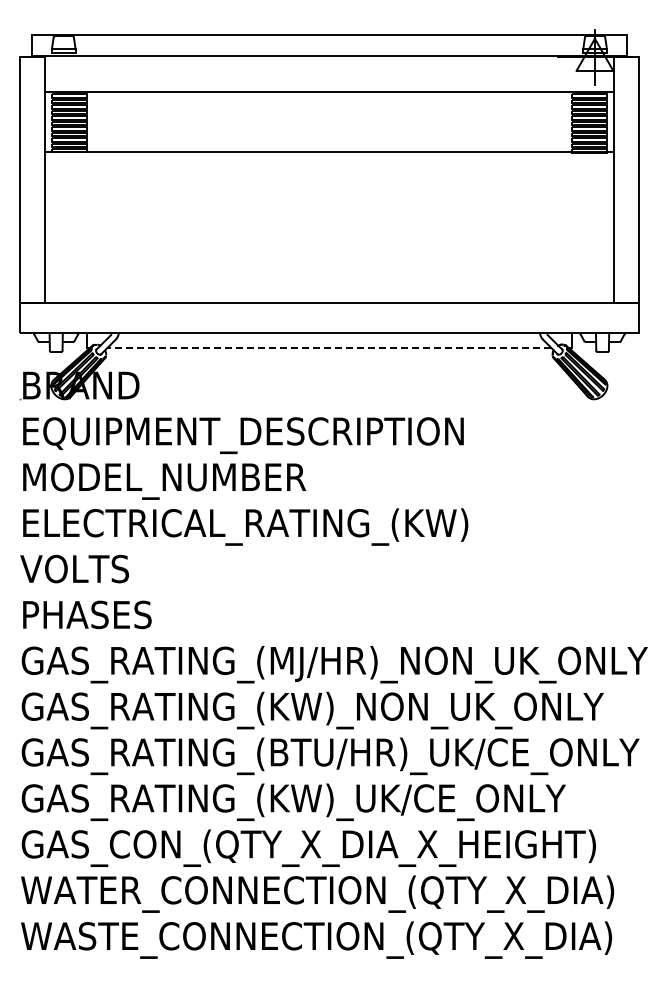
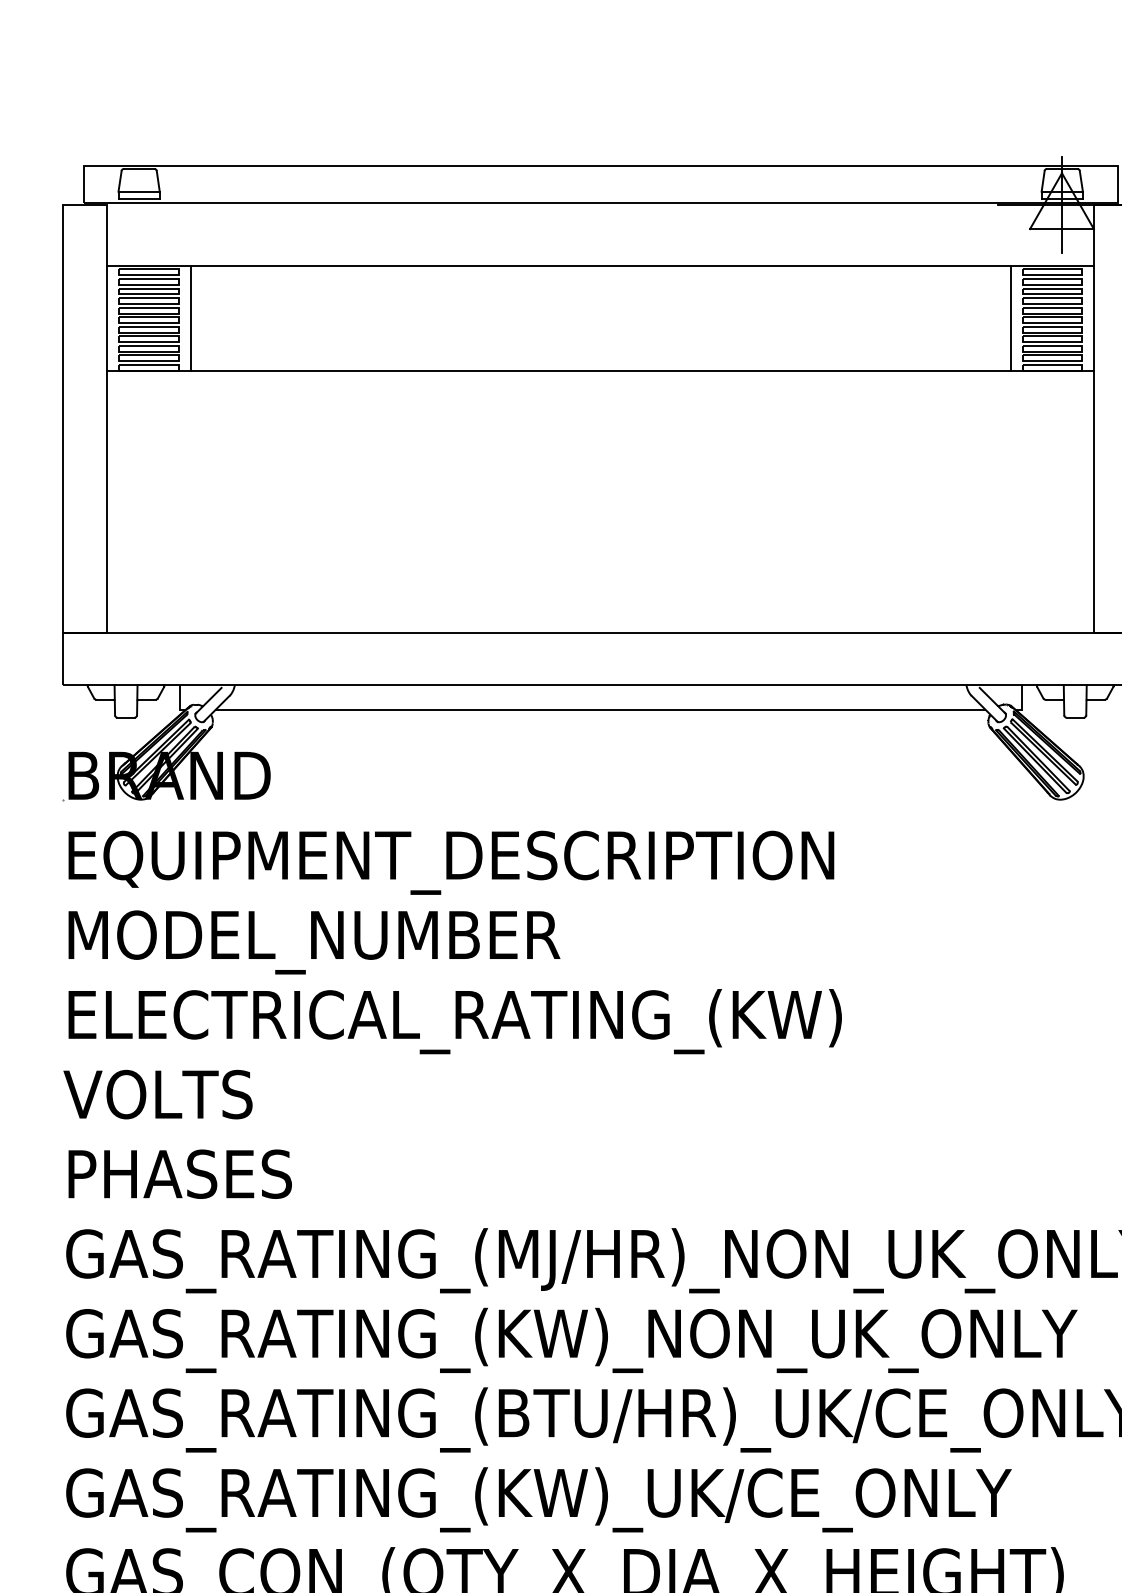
line: (93, 122) -> (190, 318), added
line: (565, 122) -> (1010, 318), added
line: (329, 347) -> (600, 709), dashed -> solid

